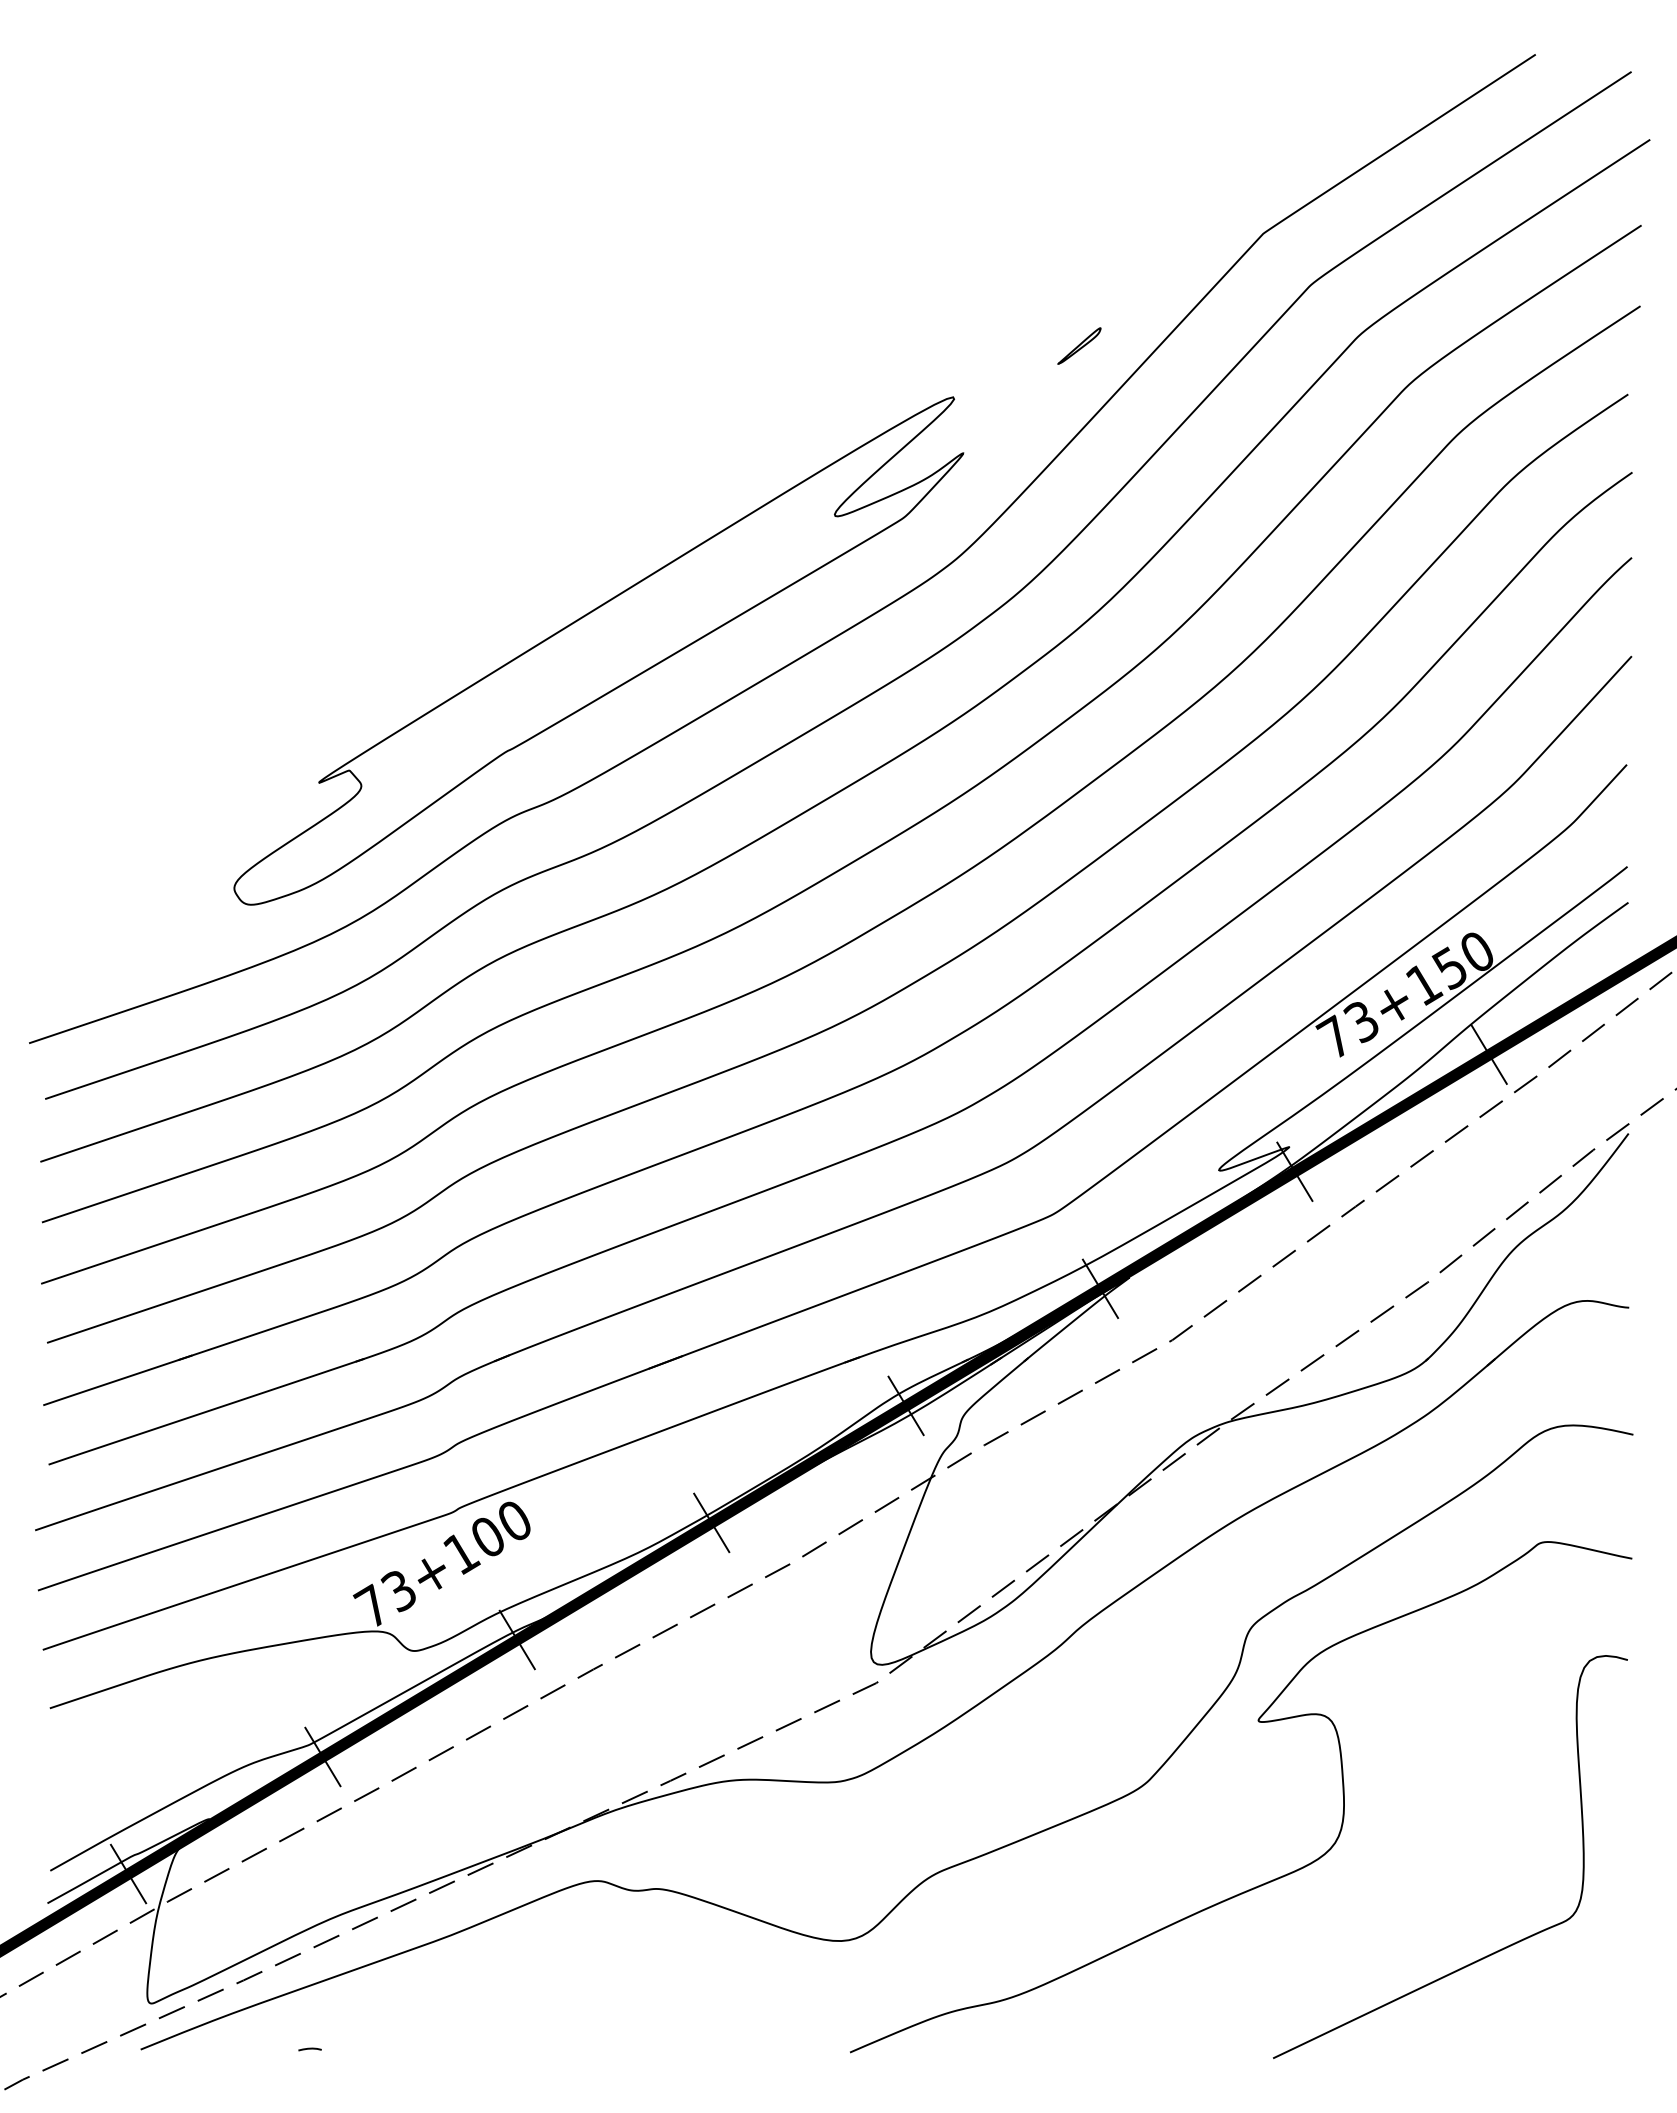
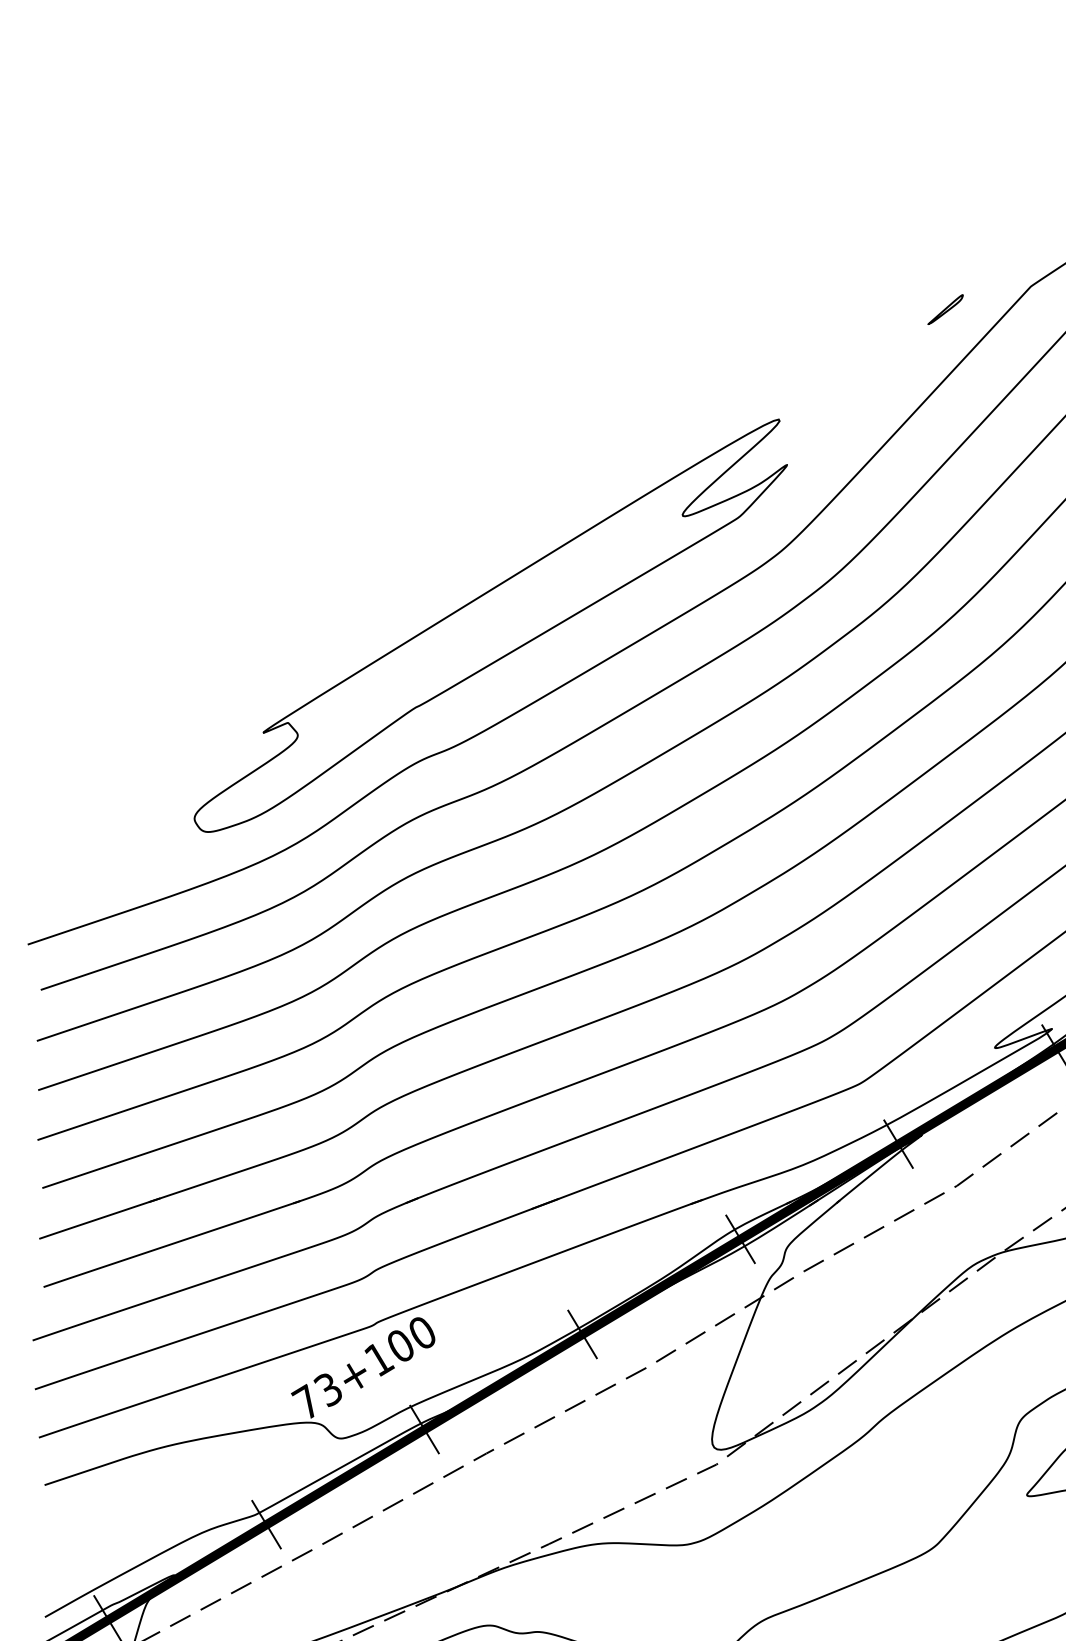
part: (1079, 345) -> (945, 309), moved

